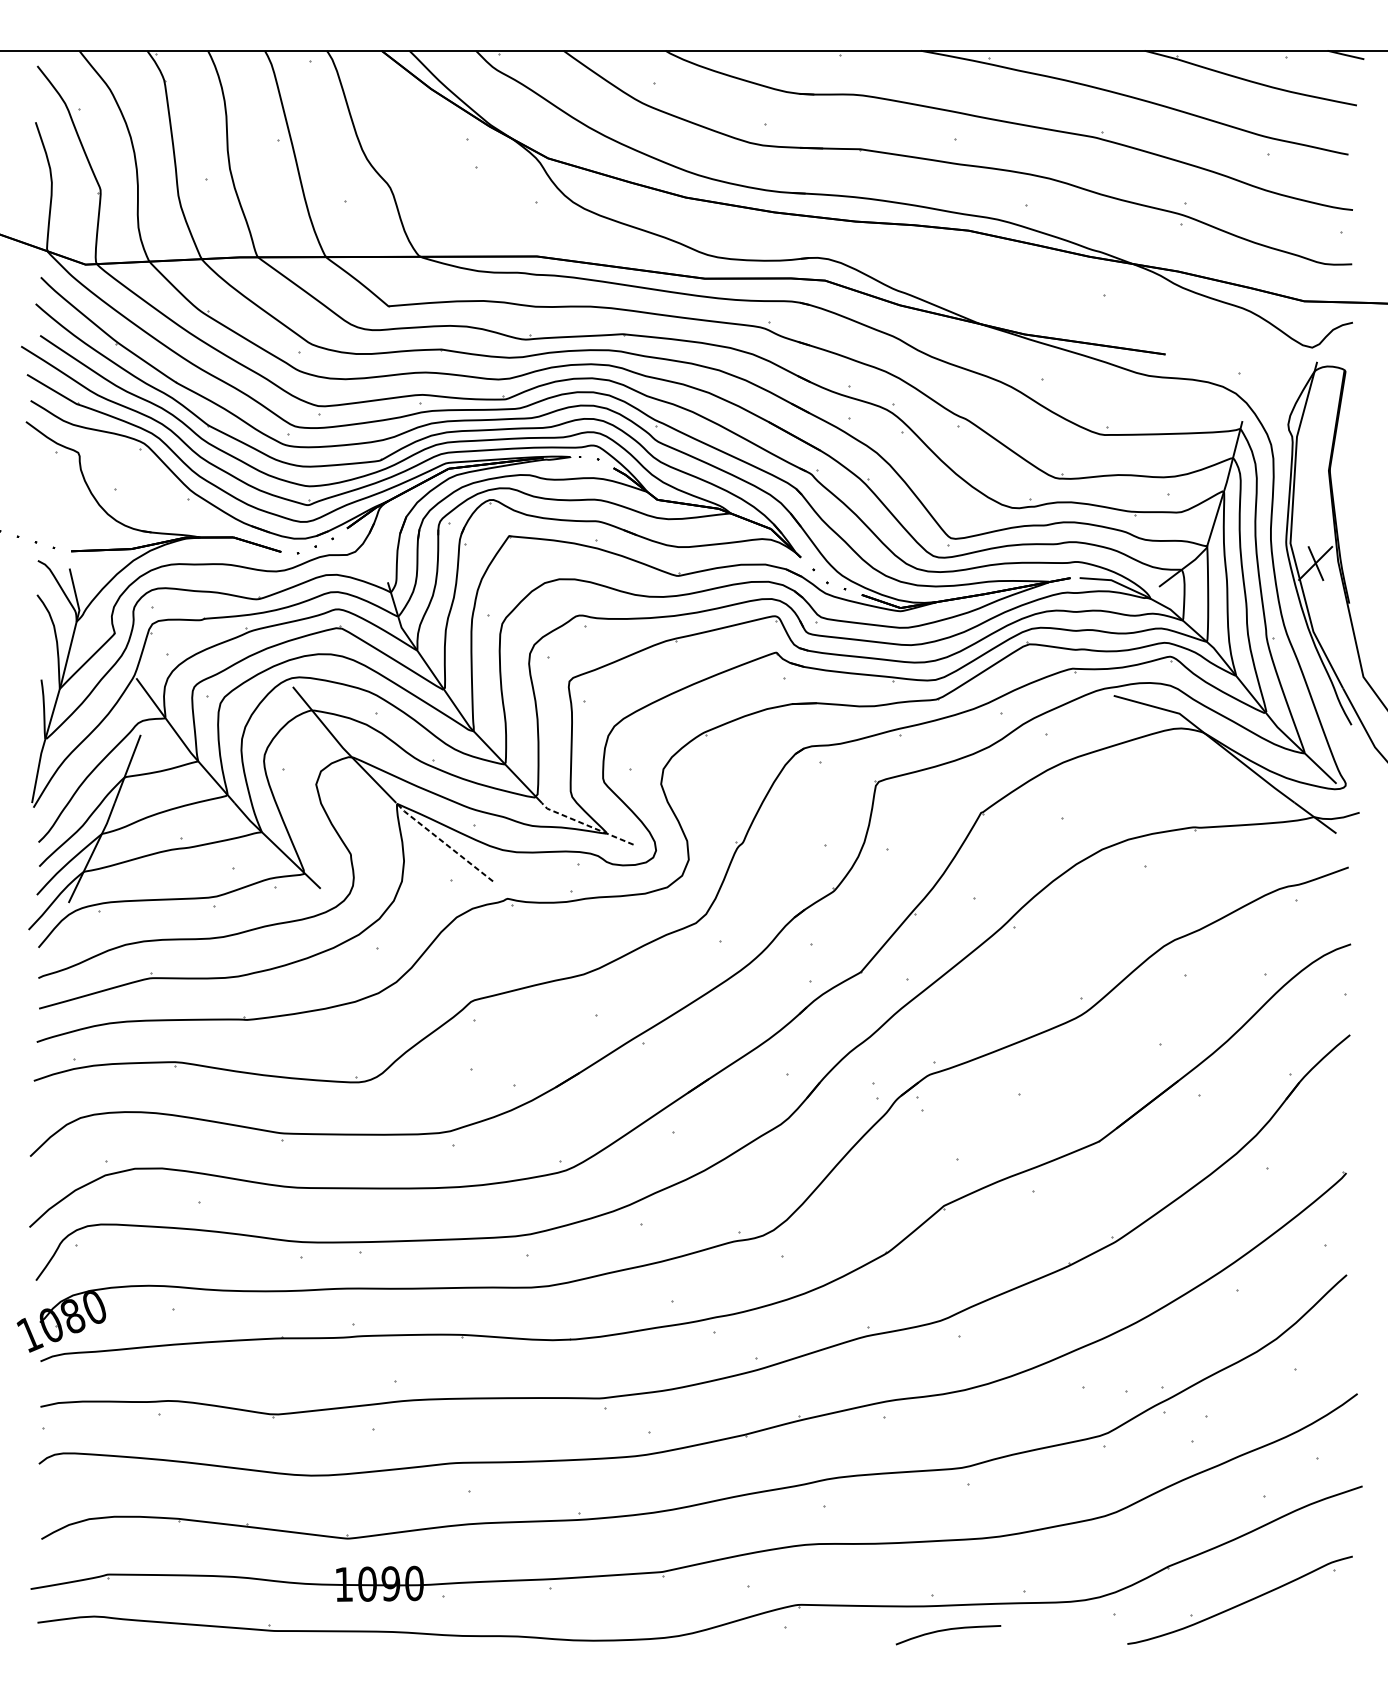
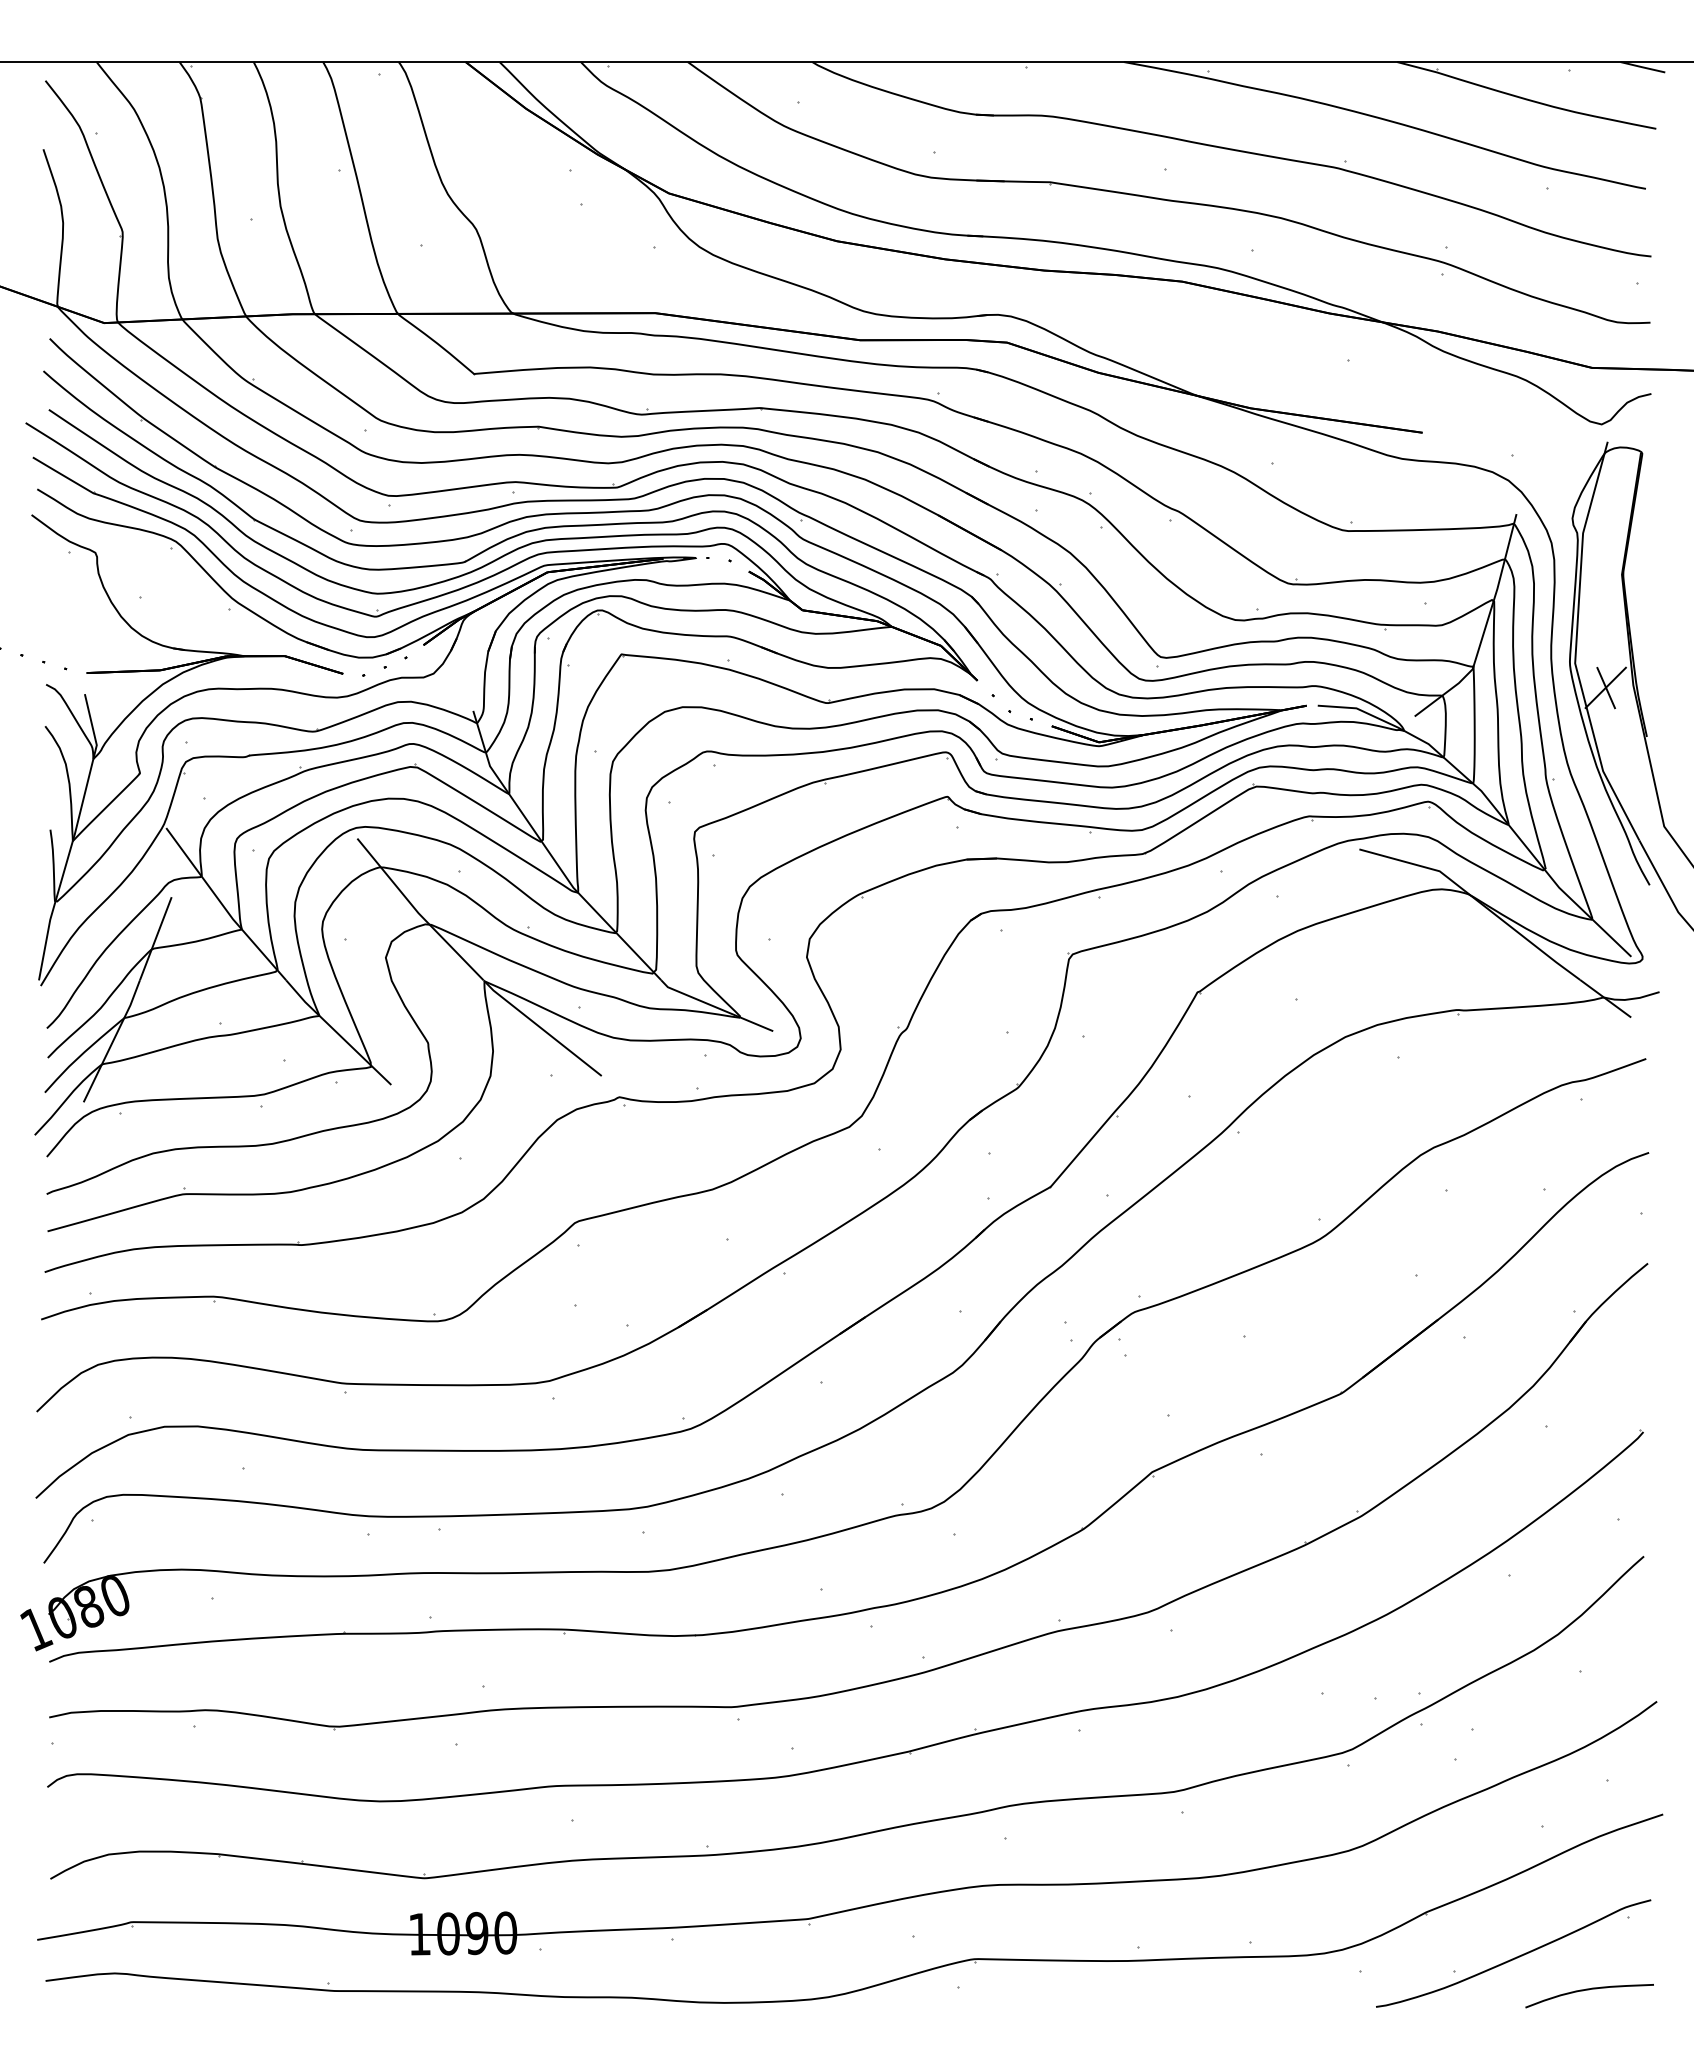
line: (586, 825) -> (715, 1007), dashed -> solid
line: (443, 842) -> (541, 1028), dashed -> solid
curve: (948, 1630) -> (1589, 1990), moved

